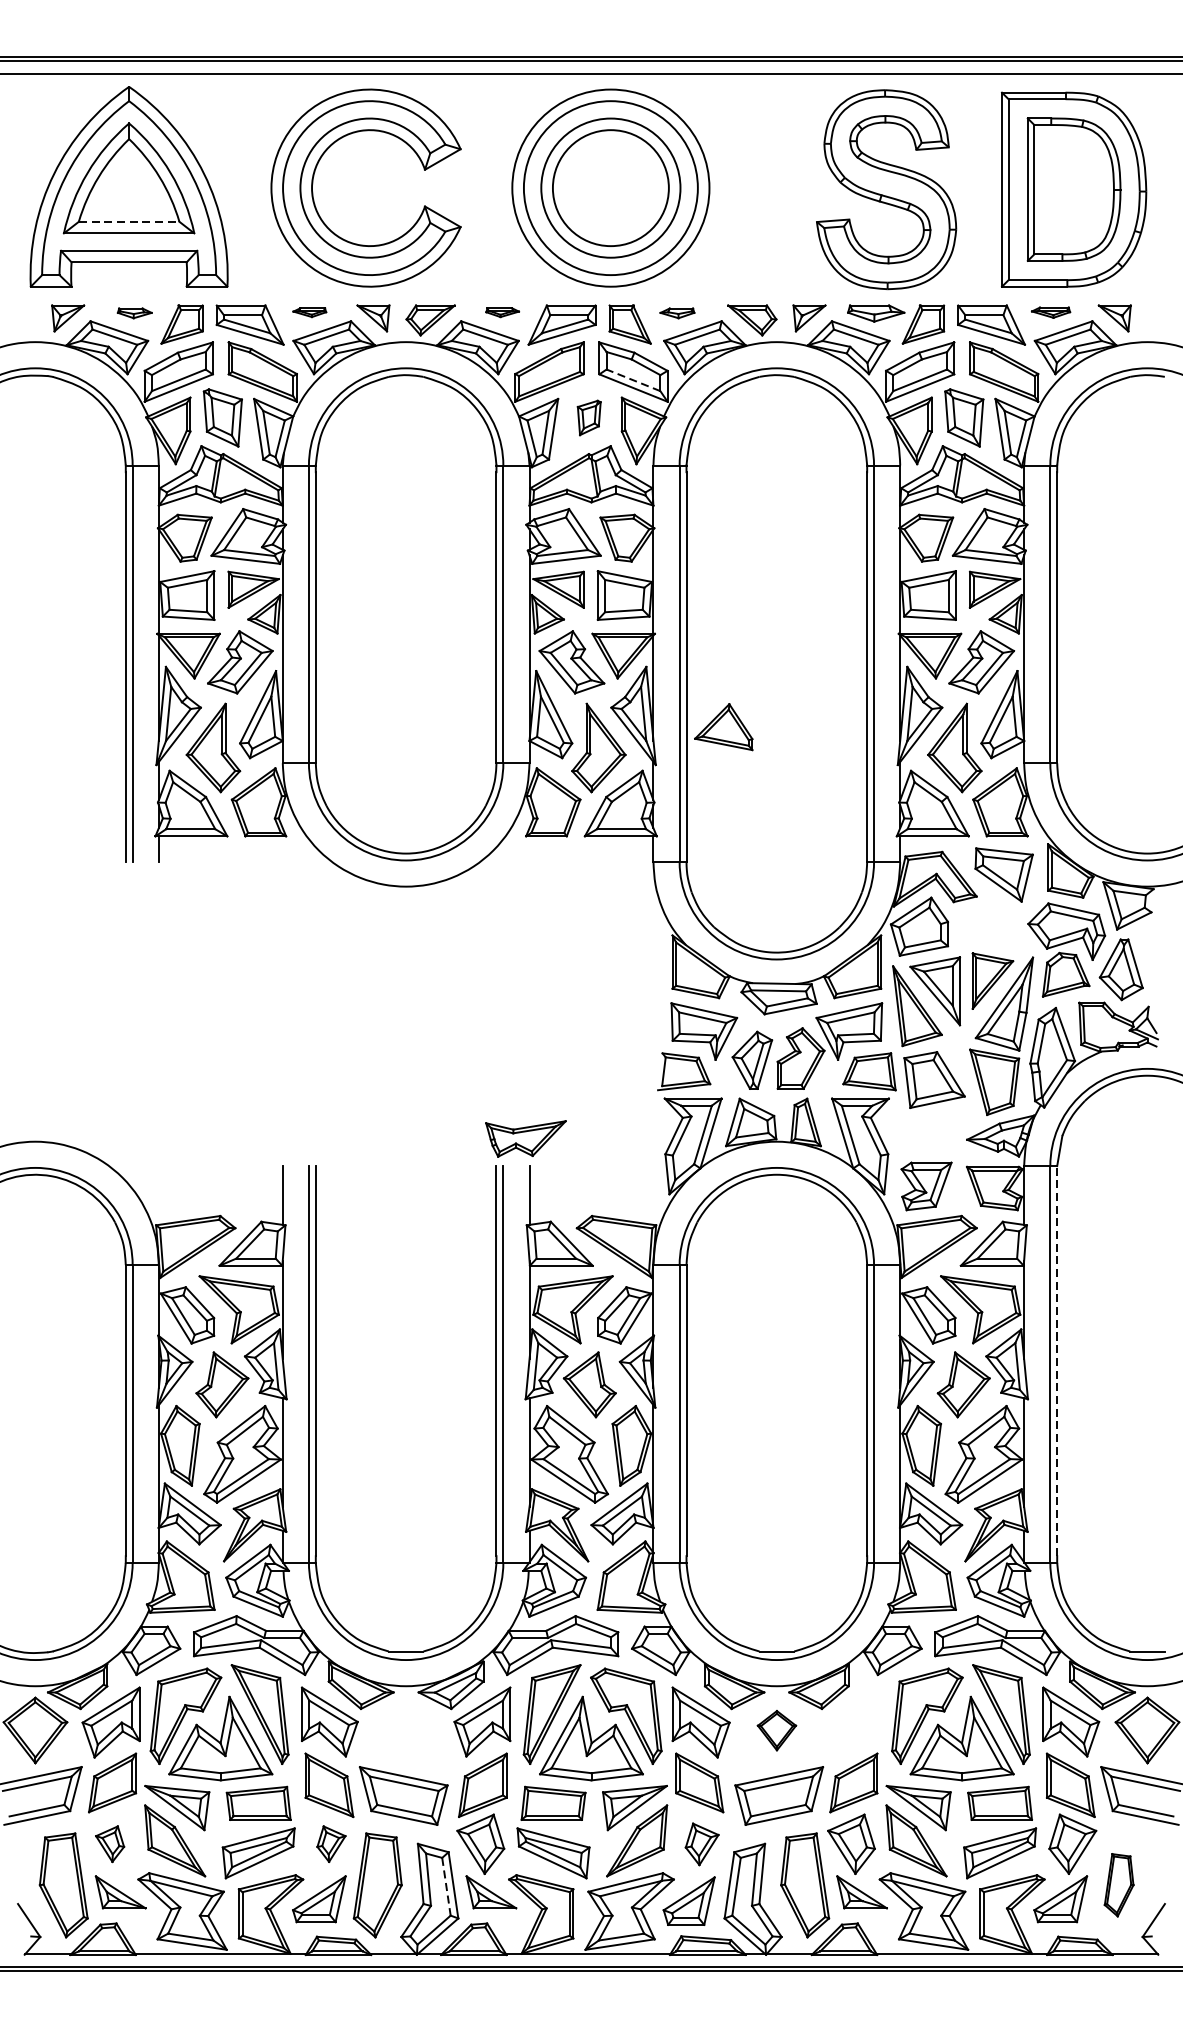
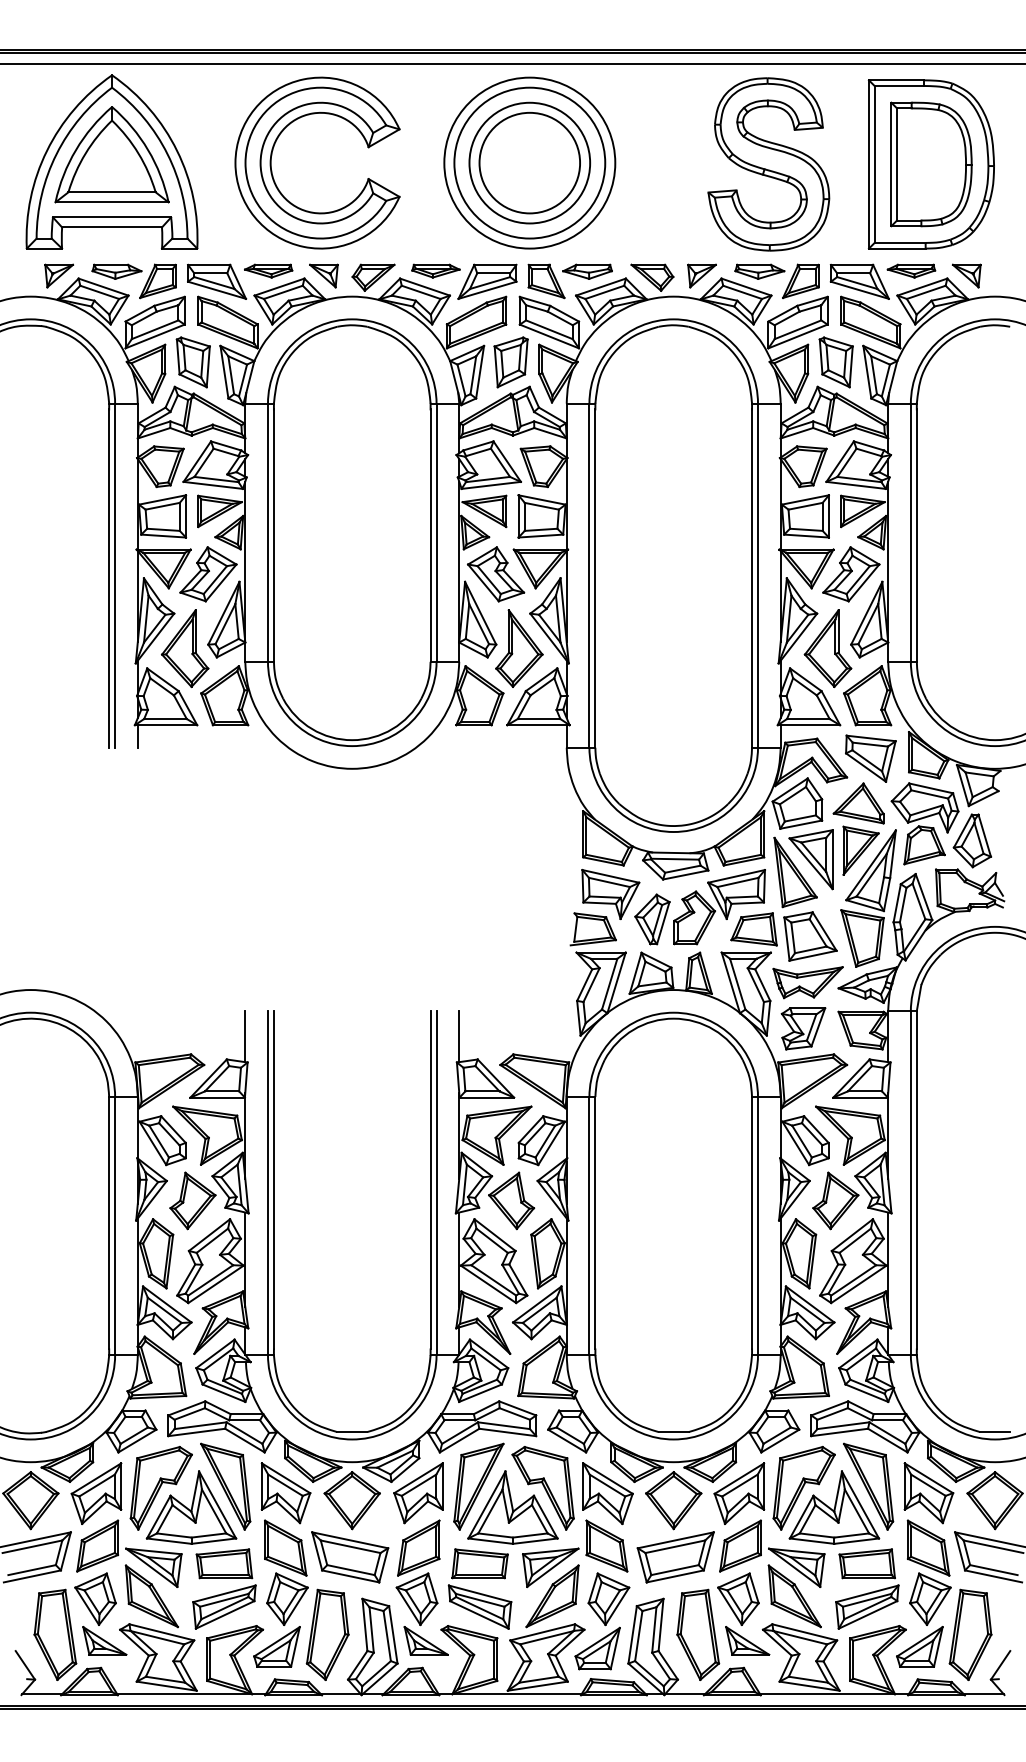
line: (129, 222) -> (112, 192), dashed -> solid
part: (309, 311) -> (268, 270), size x1.67
part: (502, 311) -> (435, 270), size x1.67
part: (1051, 311) -> (911, 270), size x1.43
part: (134, 313) -> (116, 271), size x1.67
part: (677, 313) -> (587, 271), size x1.67
line: (632, 380) -> (548, 329), dashed -> solid
part: (588, 418) -> (510, 362), size x1.67
part: (723, 727) -> (858, 803), moved
part: (525, 1138) -> (807, 982), moved
line: (1056, 1360) -> (916, 1179), dashed -> solid
part: (852, 1722) -> (739, 1493), added
part: (405, 1730) -> (351, 1500), added
part: (776, 1730) -> (673, 1500), size x1.67
part: (110, 1843) -> (95, 1598), size x1.67
part: (331, 1843) -> (287, 1598), size x1.67
part: (701, 1844) -> (608, 1599), size x1.43
part: (1119, 1884) -> (970, 1634), size x1.67
line: (446, 1887) -> (387, 1636), dashed -> solid

